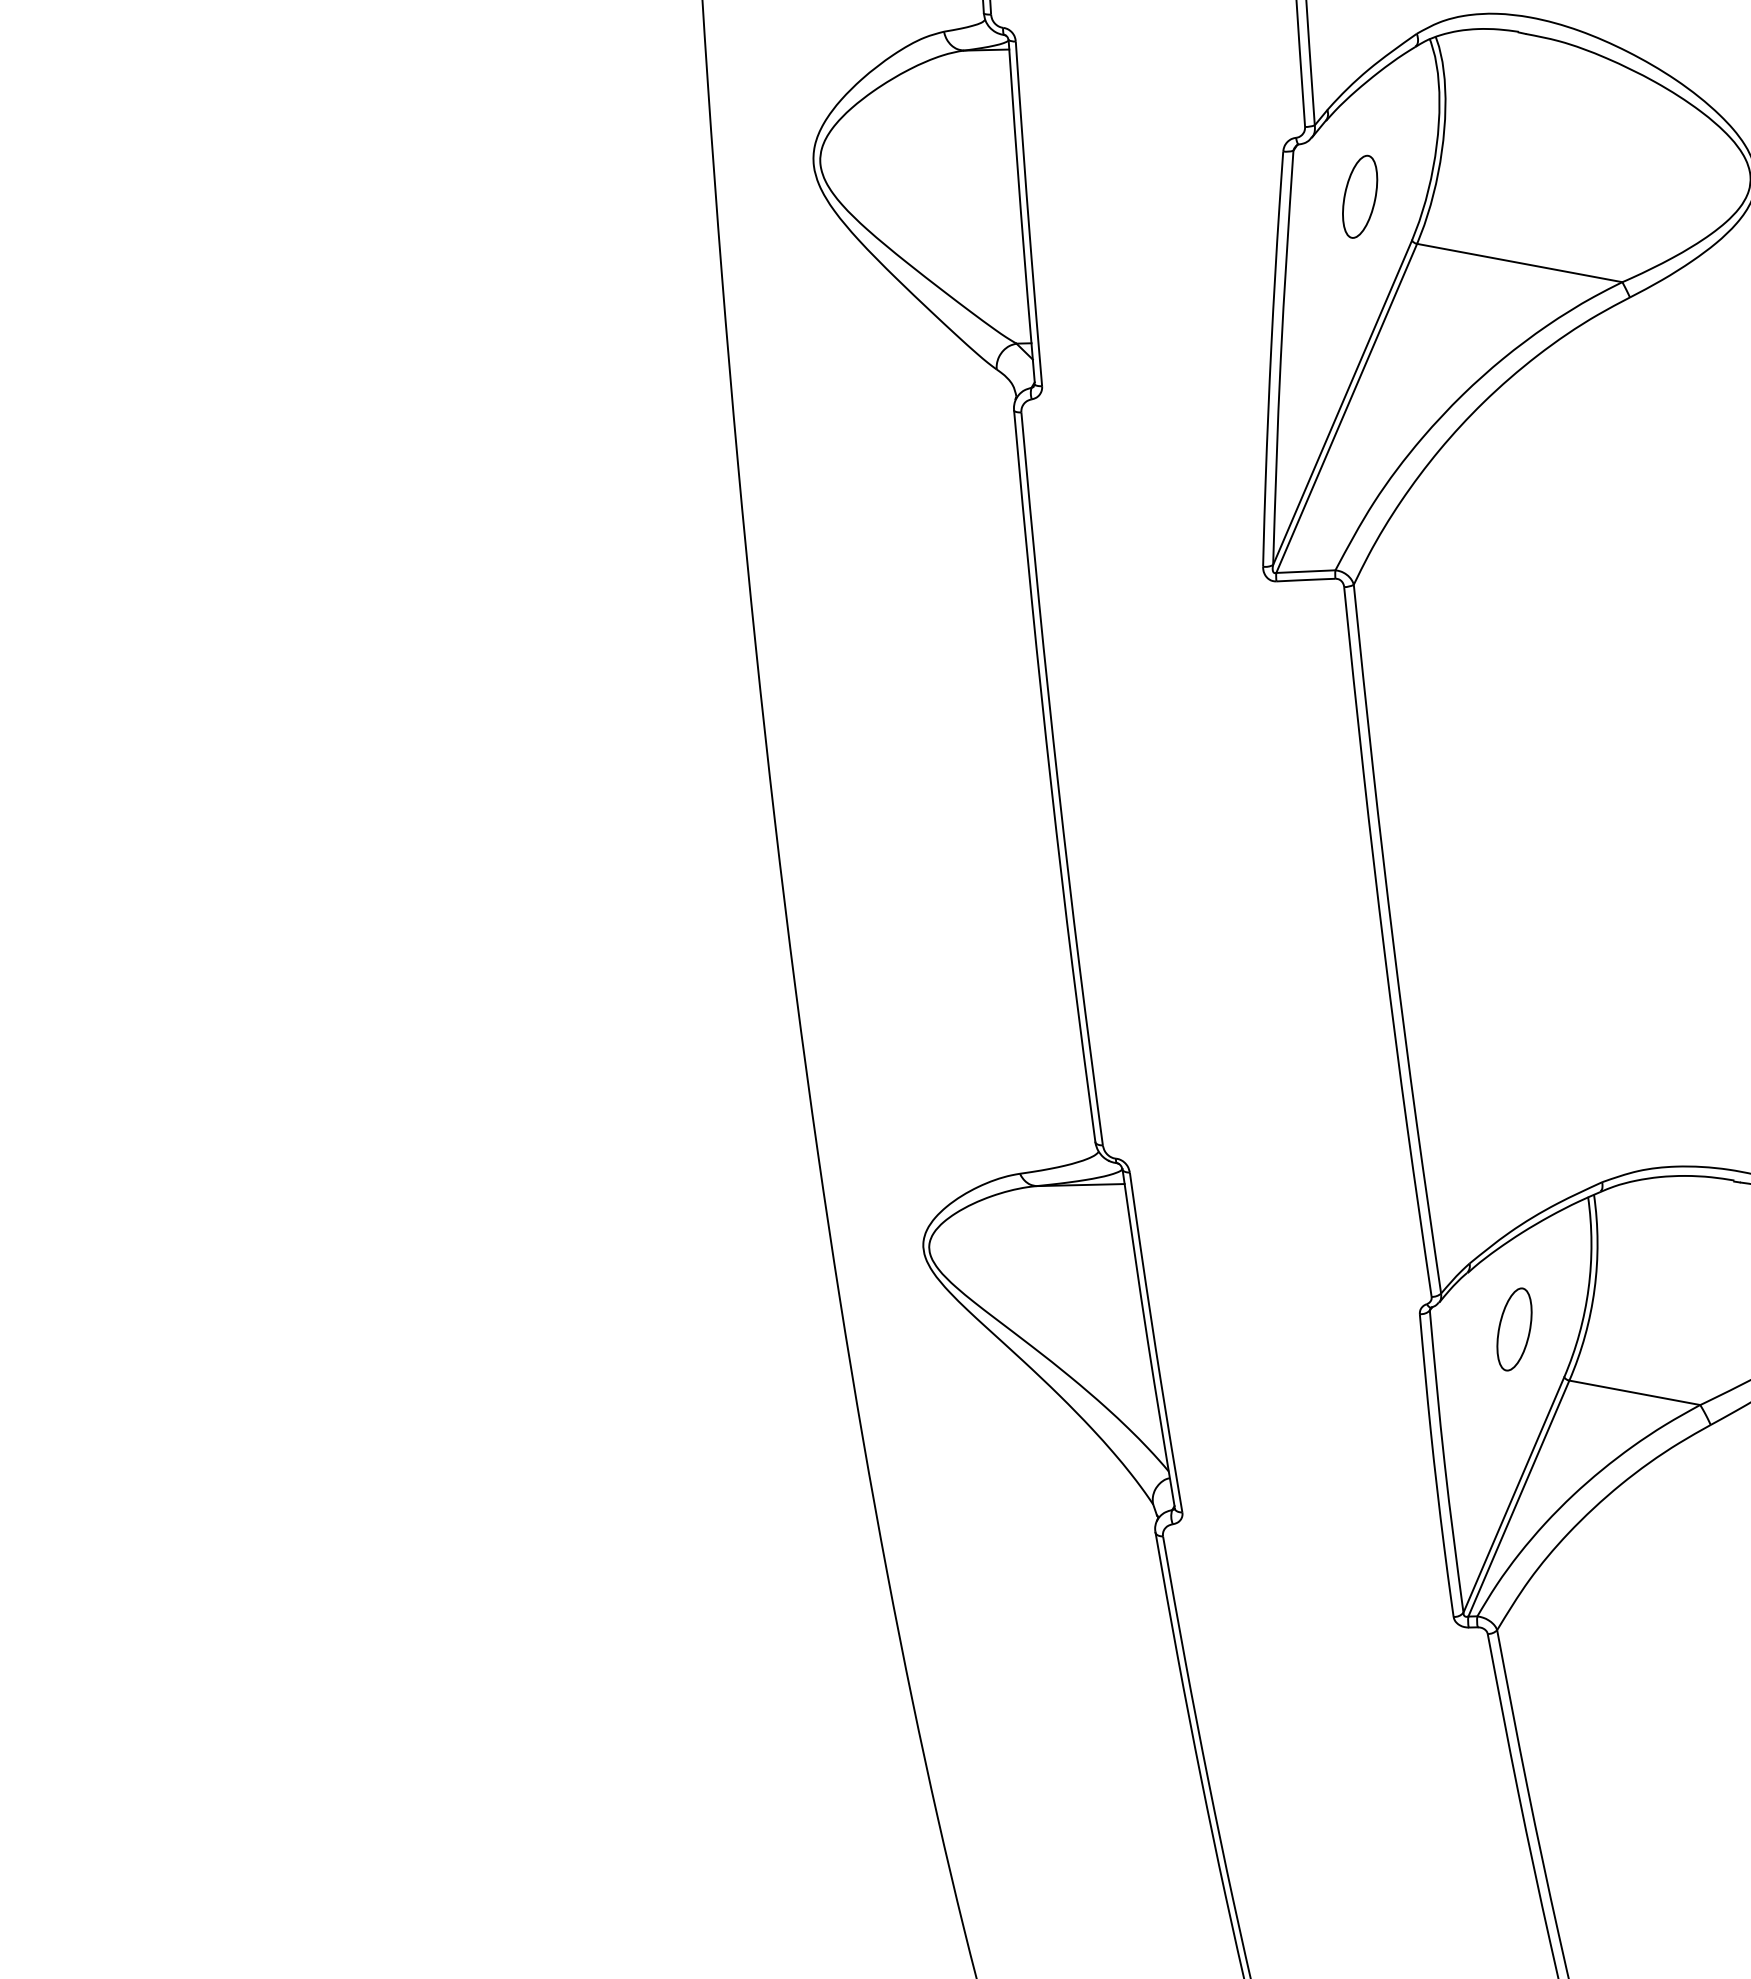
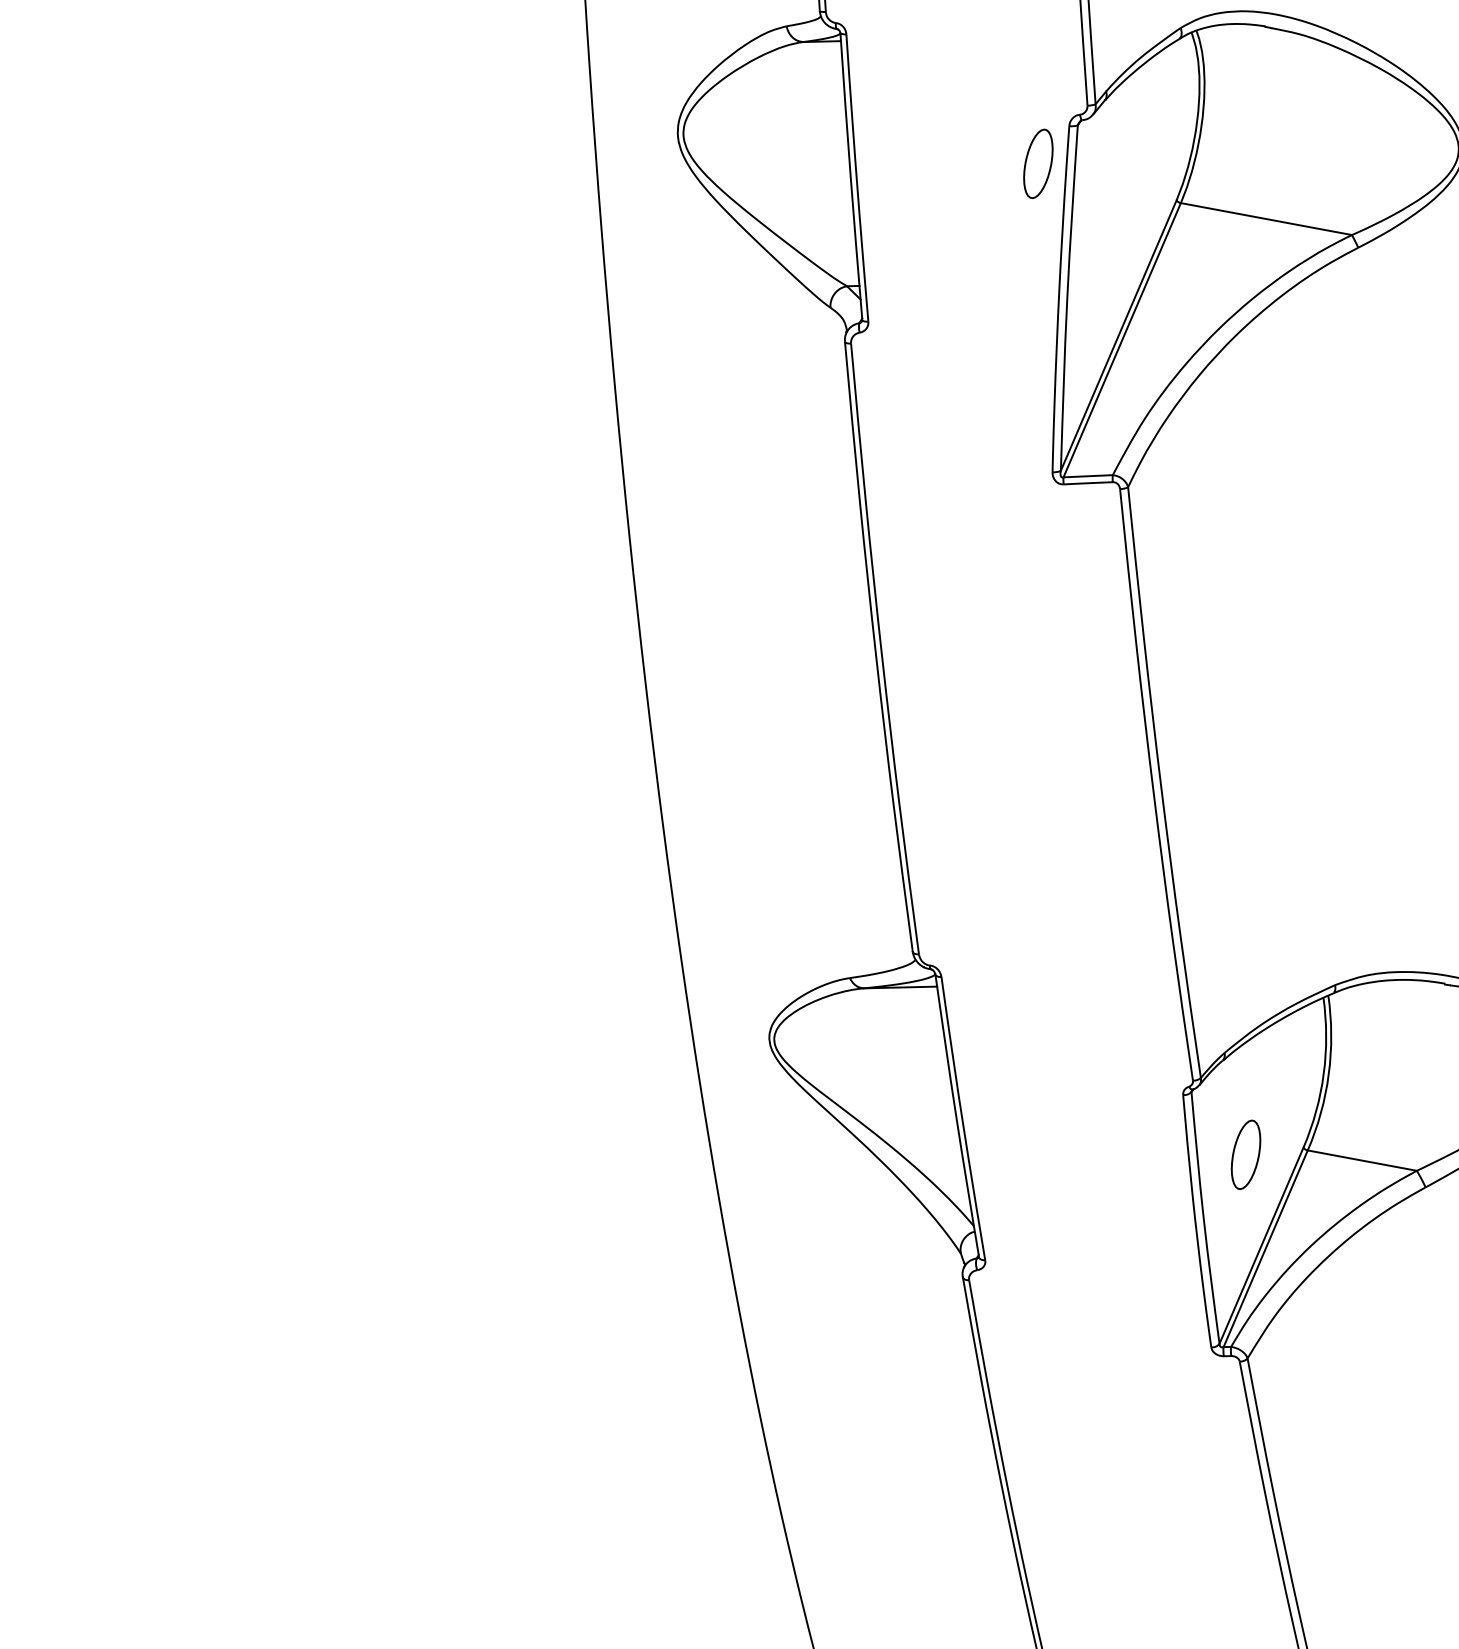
part: (1360, 196) -> (1038, 163), moved
part: (1513, 1329) -> (1245, 1154), moved

